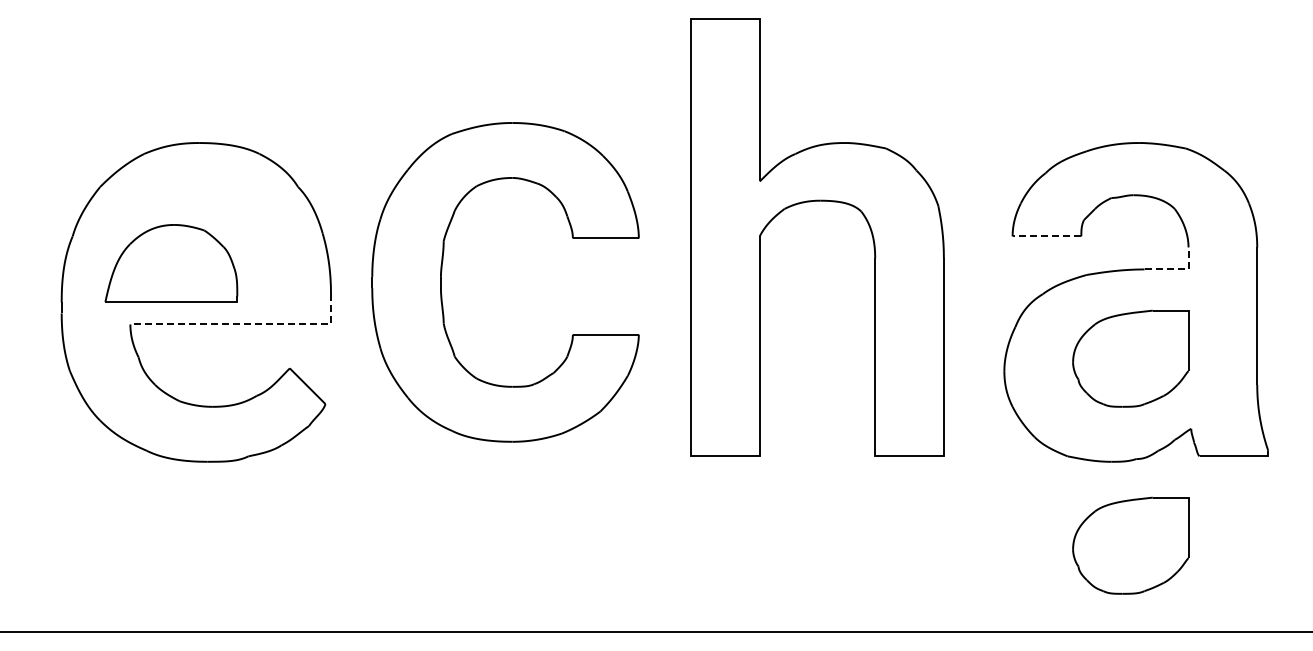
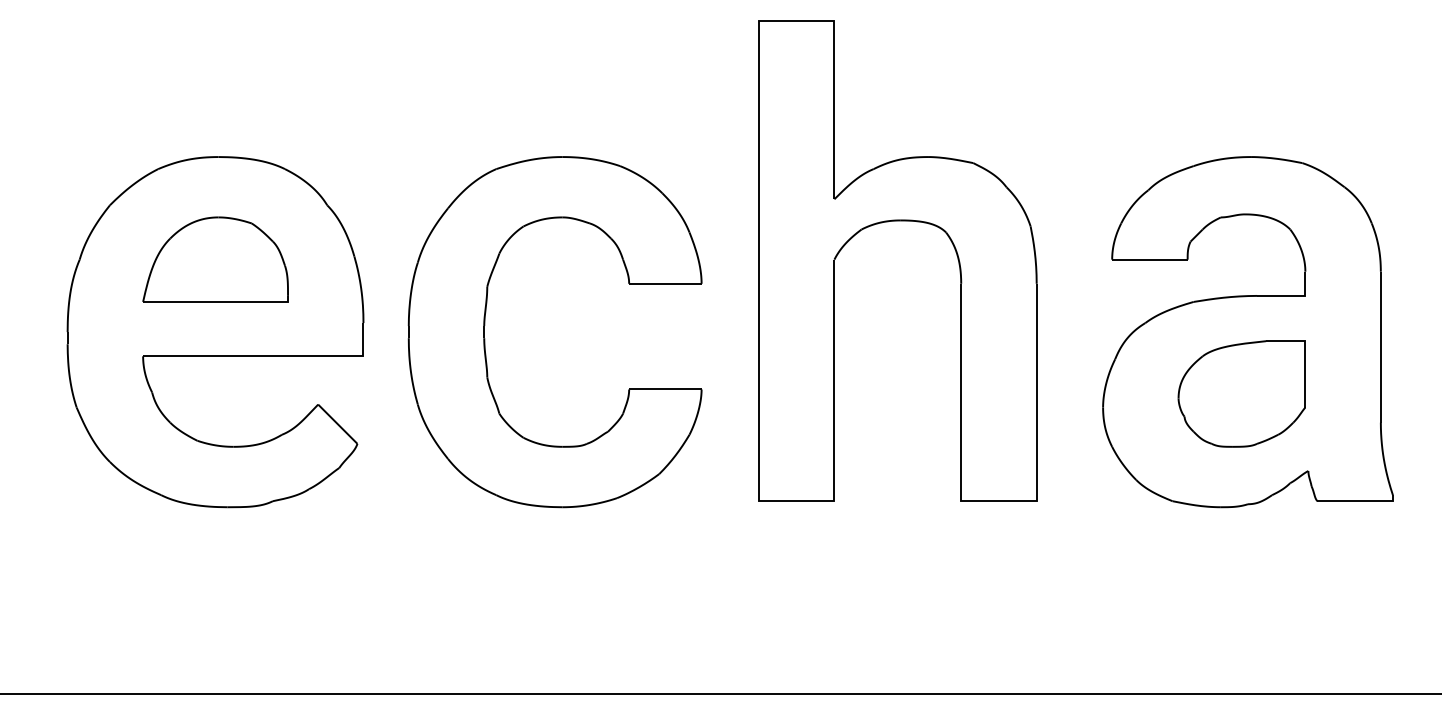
line: (1046, 236) -> (1149, 259), dashed -> solid
part: (171, 263) -> (215, 259), moved
line: (1178, 269) -> (1294, 295), dashed -> solid
part: (442, 271) -> (485, 320), moved
line: (246, 324) -> (270, 356), dashed -> solid
part: (1130, 545) -> (1241, 599), removed

